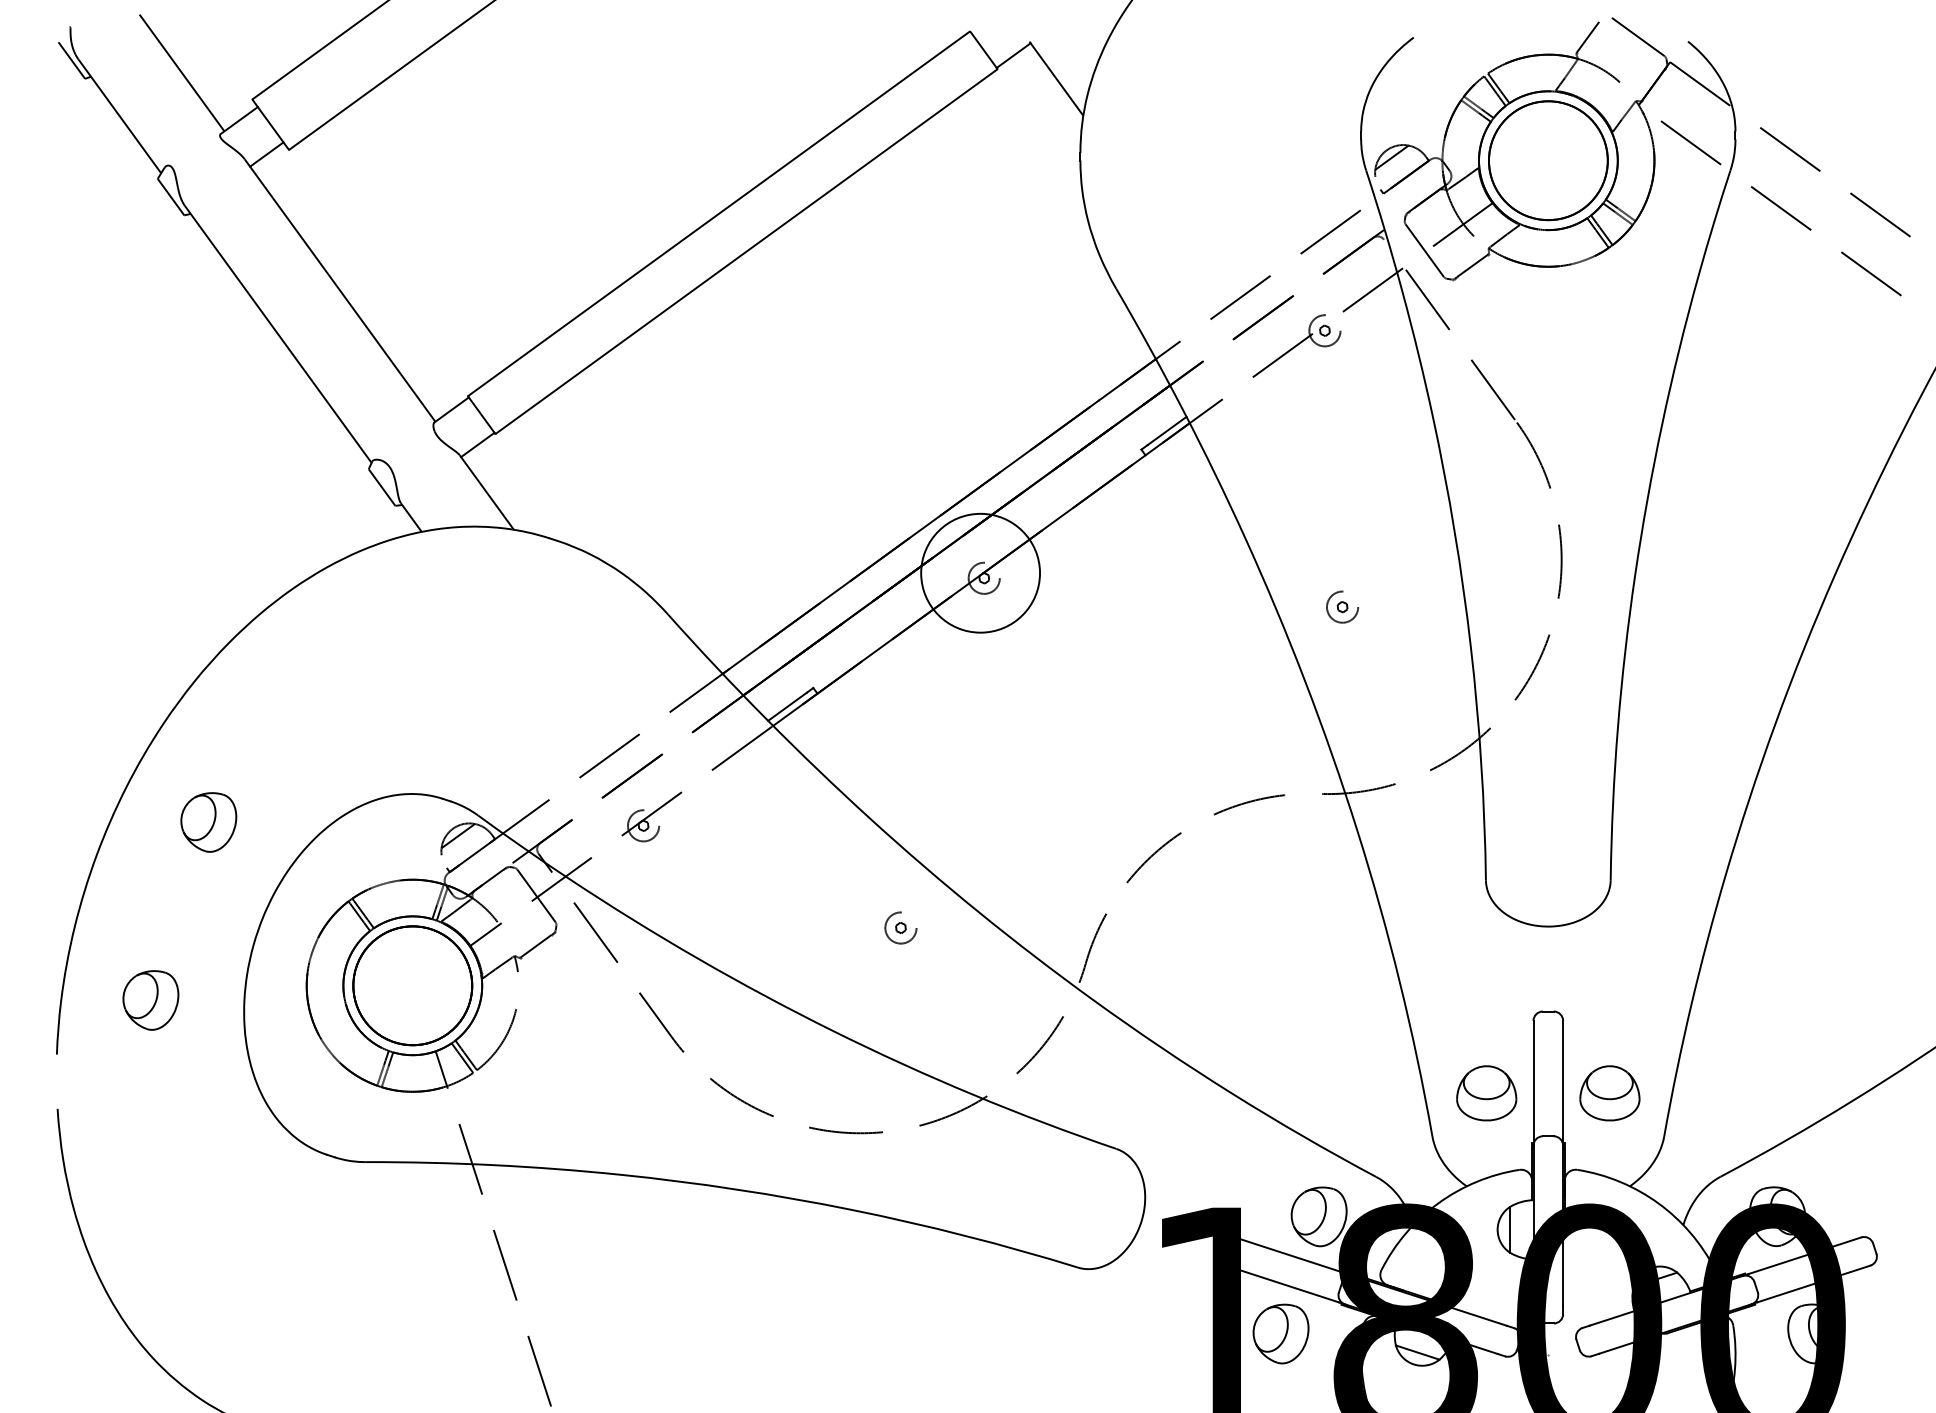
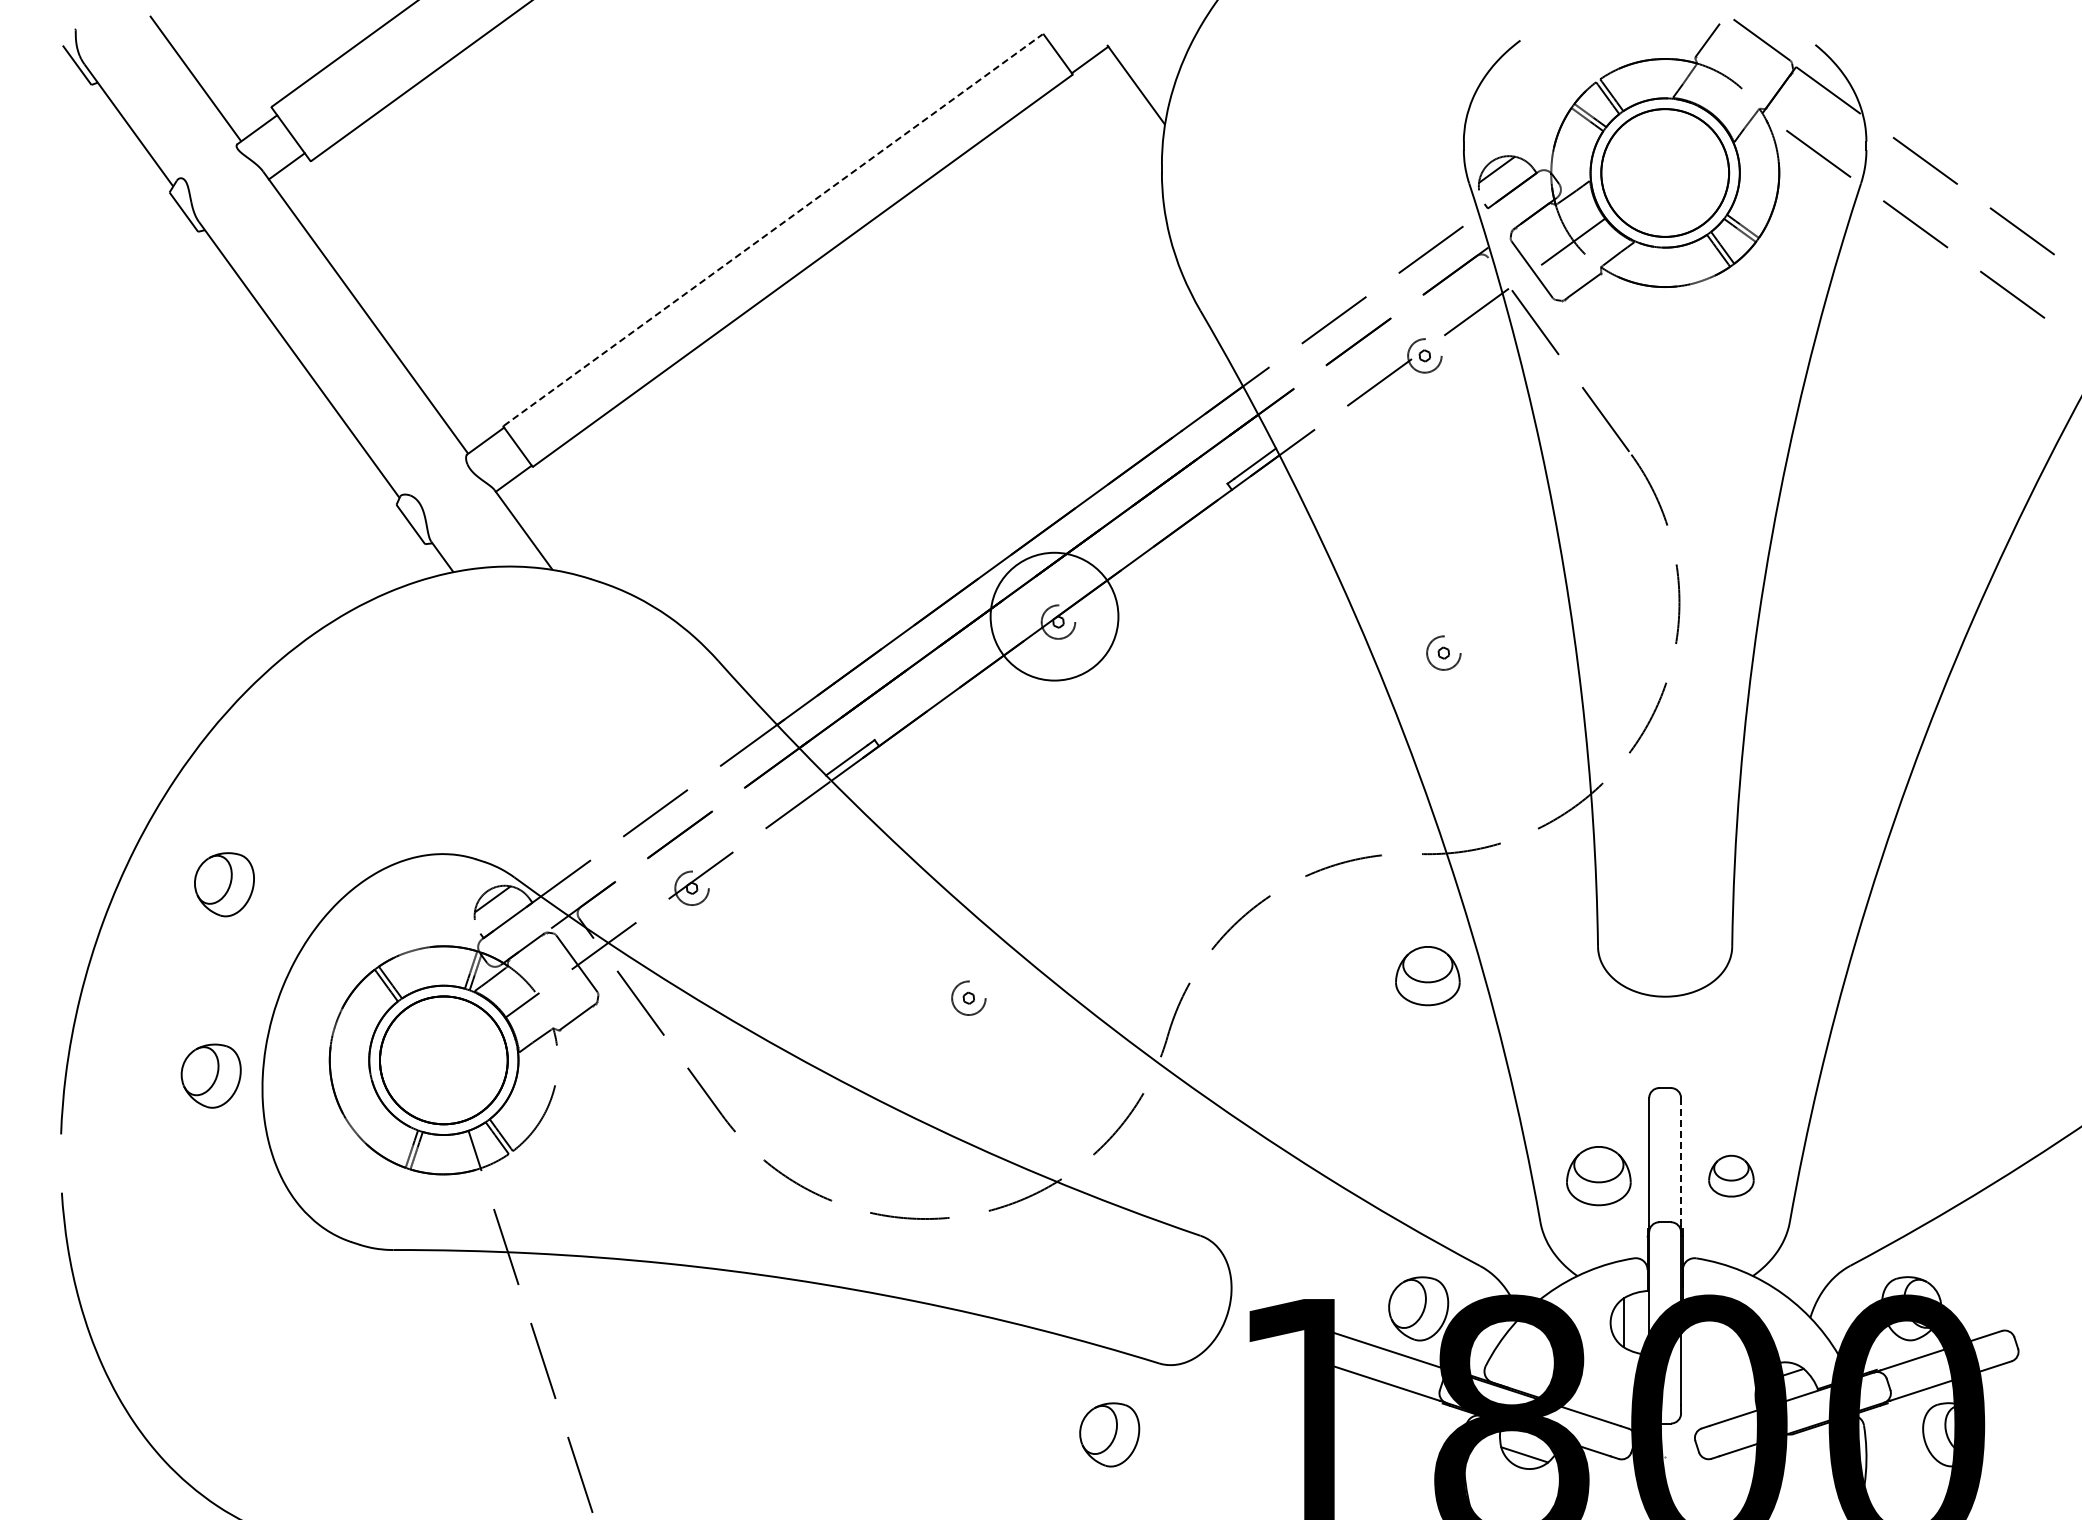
line: (719, 214) -> (773, 230), solid -> dashed
part: (1327, 907) -> (1427, 976), added
part: (150, 999) -> (210, 1075), moved
line: (1563, 1079) -> (1681, 1161), solid -> dashed
part: (1610, 1093) -> (1731, 1176), size x0.7
part: (1280, 1333) -> (1109, 1434), moved

